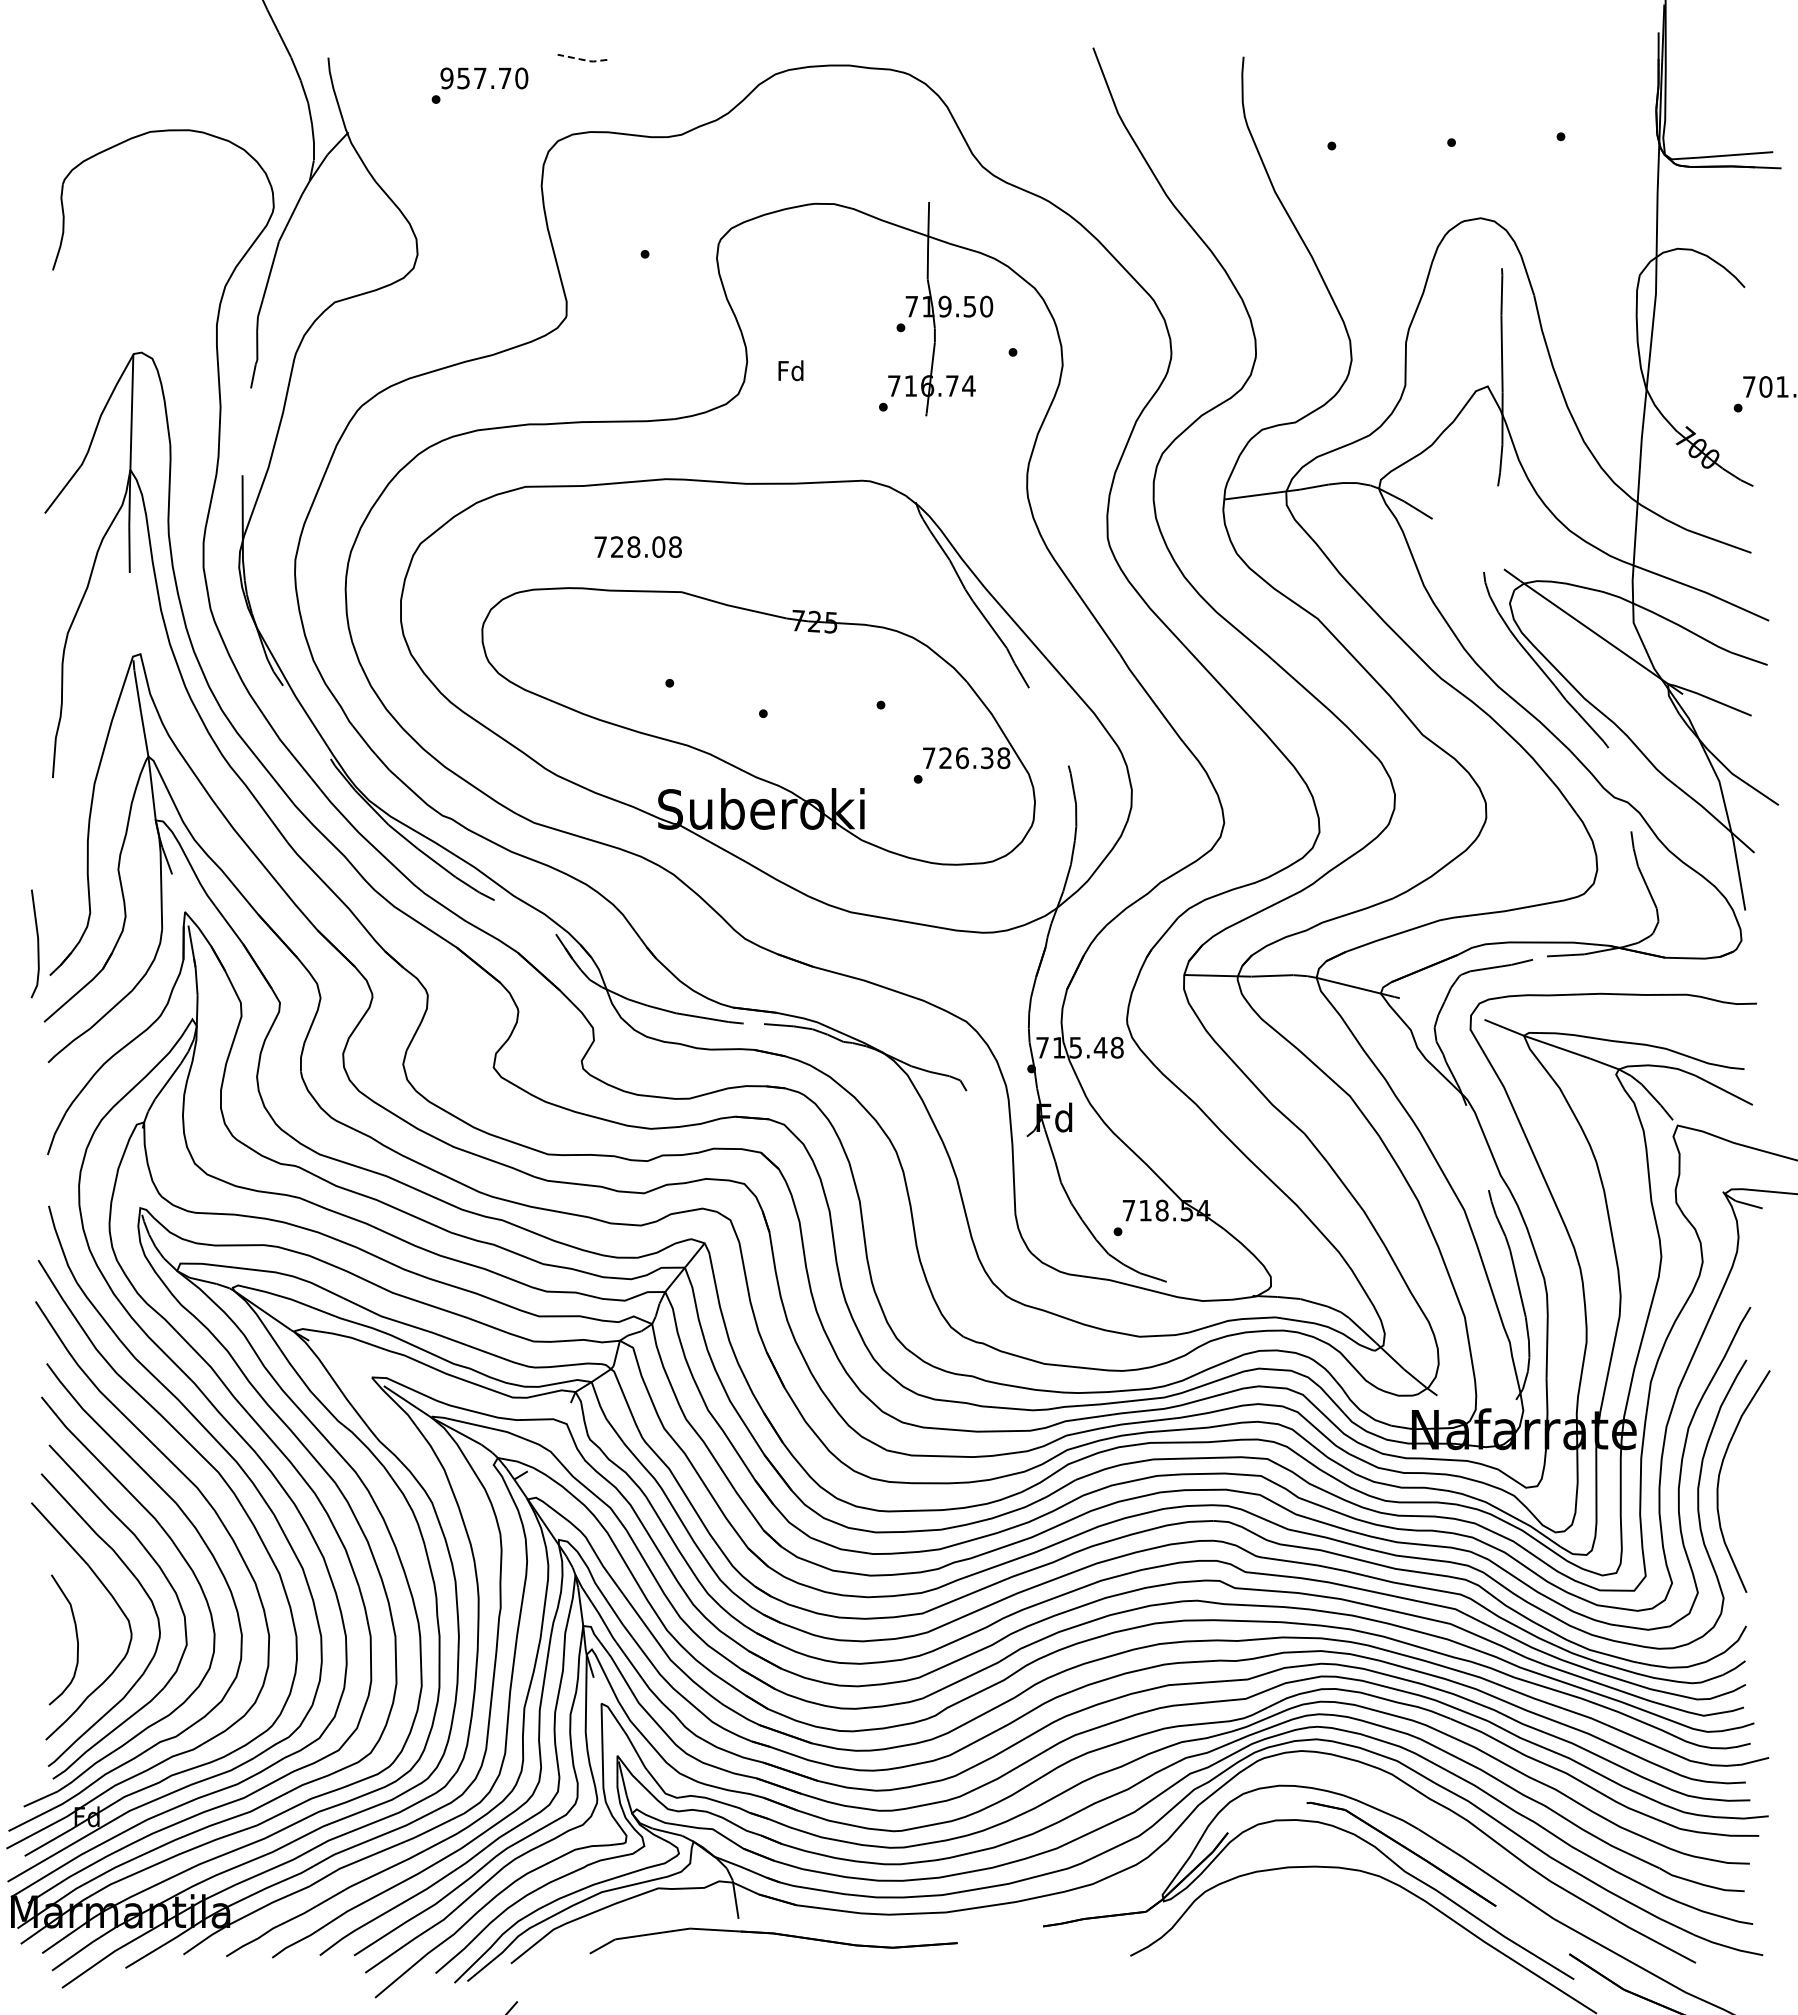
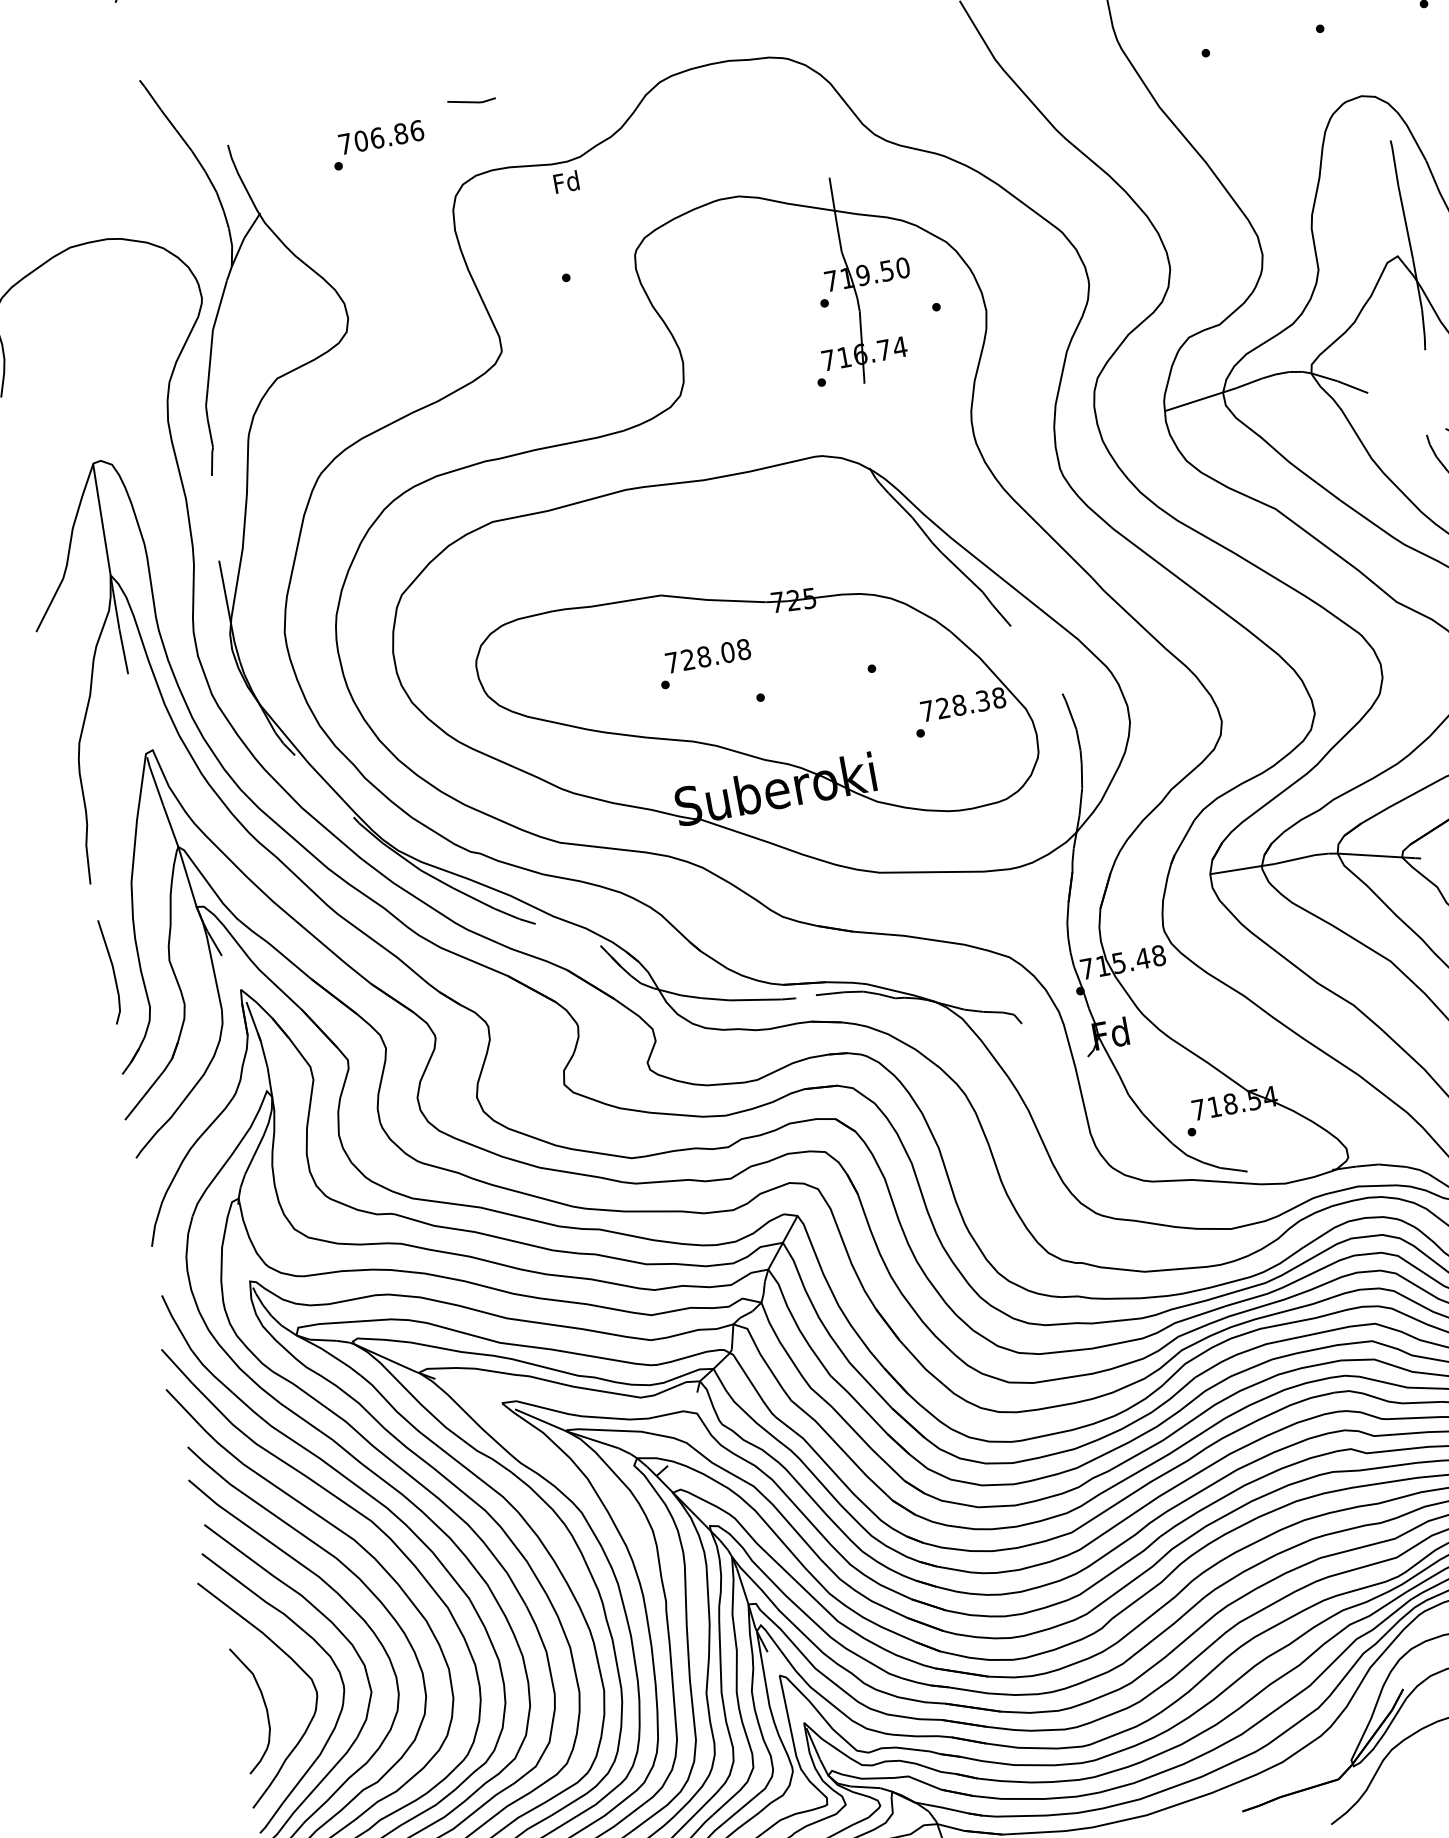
line: (583, 60) -> (473, 102), dashed -> solid
text: (484, 78) -> (381, 137), 957.70 -> 706.86
text: (790, 370) -> (565, 181), moved
text: (637, 546) -> (707, 655), moved
text: (962, 757) -> (959, 704), 726.38 -> 728.38
line: (37, 943) -> (112, 970), moved

